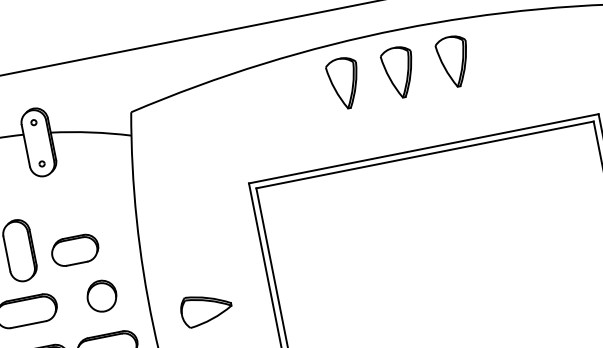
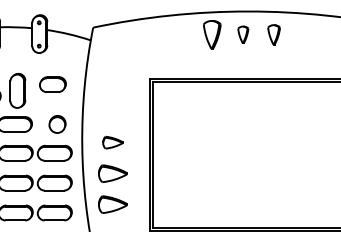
part: (452, 61) -> (273, 34), size x0.7
part: (399, 71) -> (243, 34), size x0.6
part: (74, 250) -> (52, 84), moved
part: (205, 308) -> (112, 142), size x0.7

